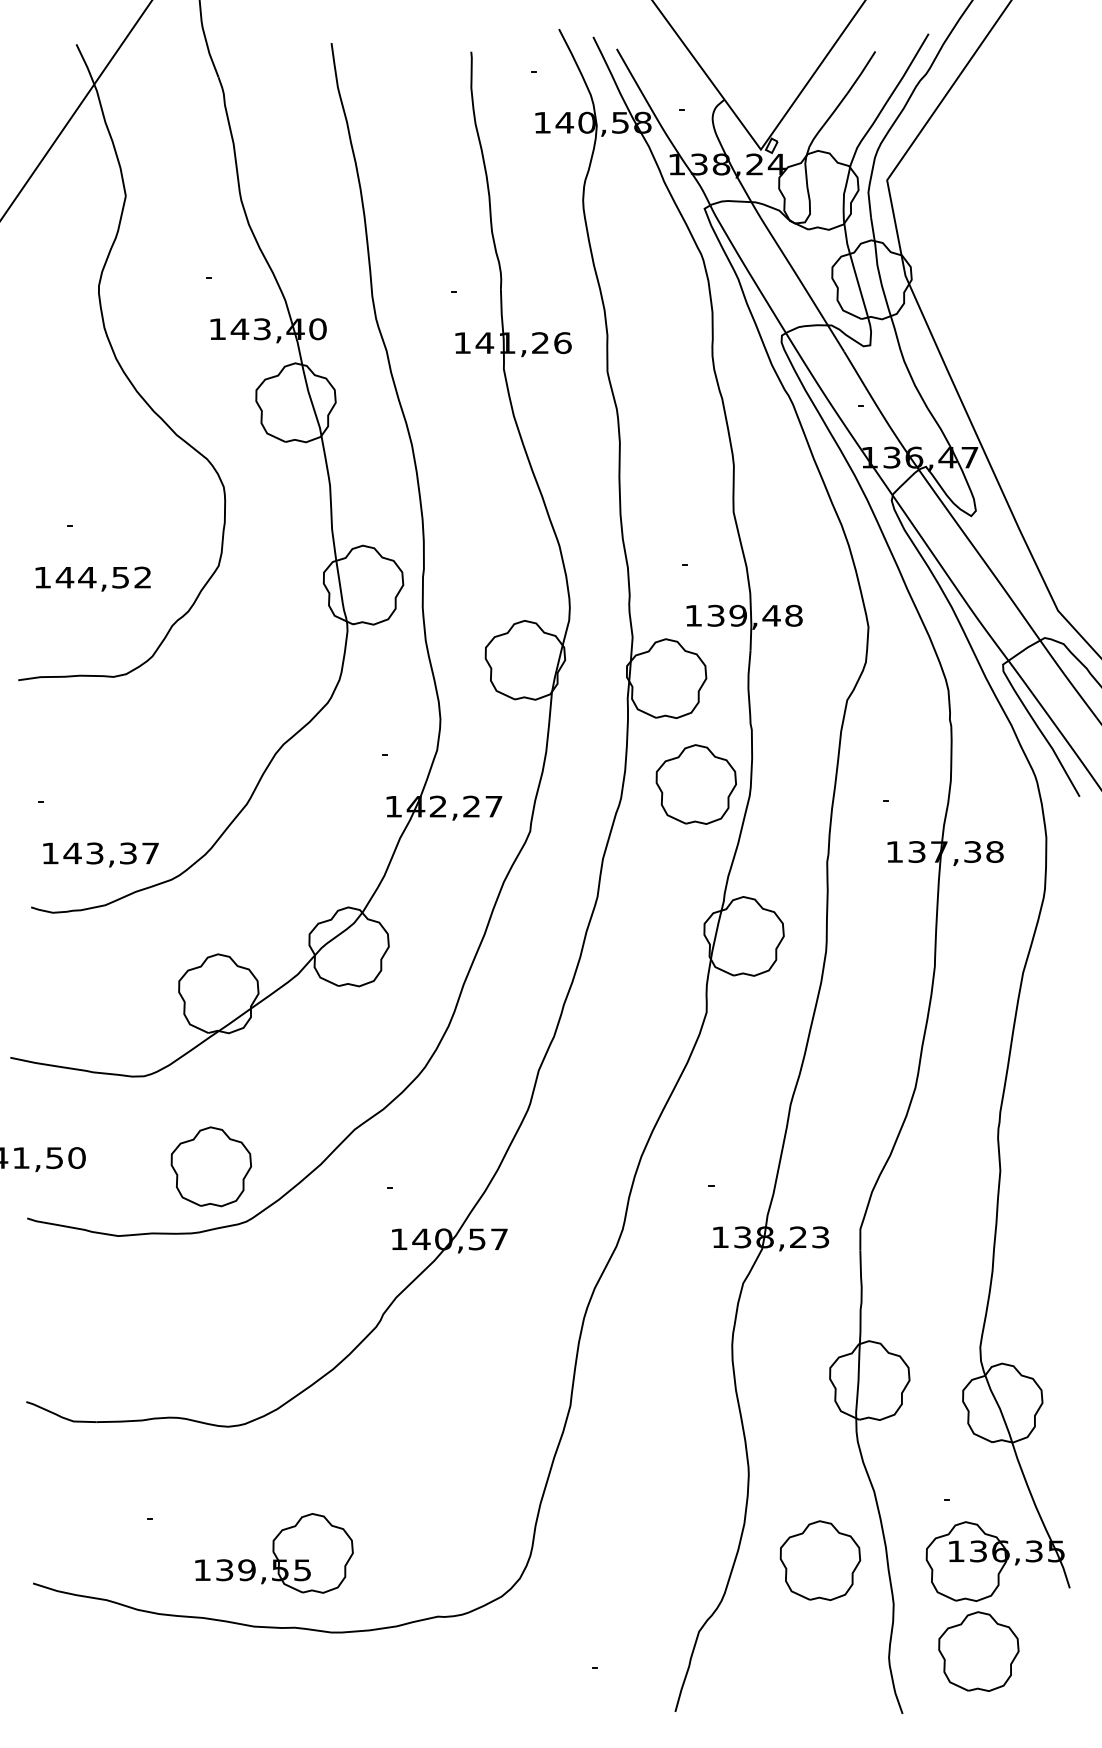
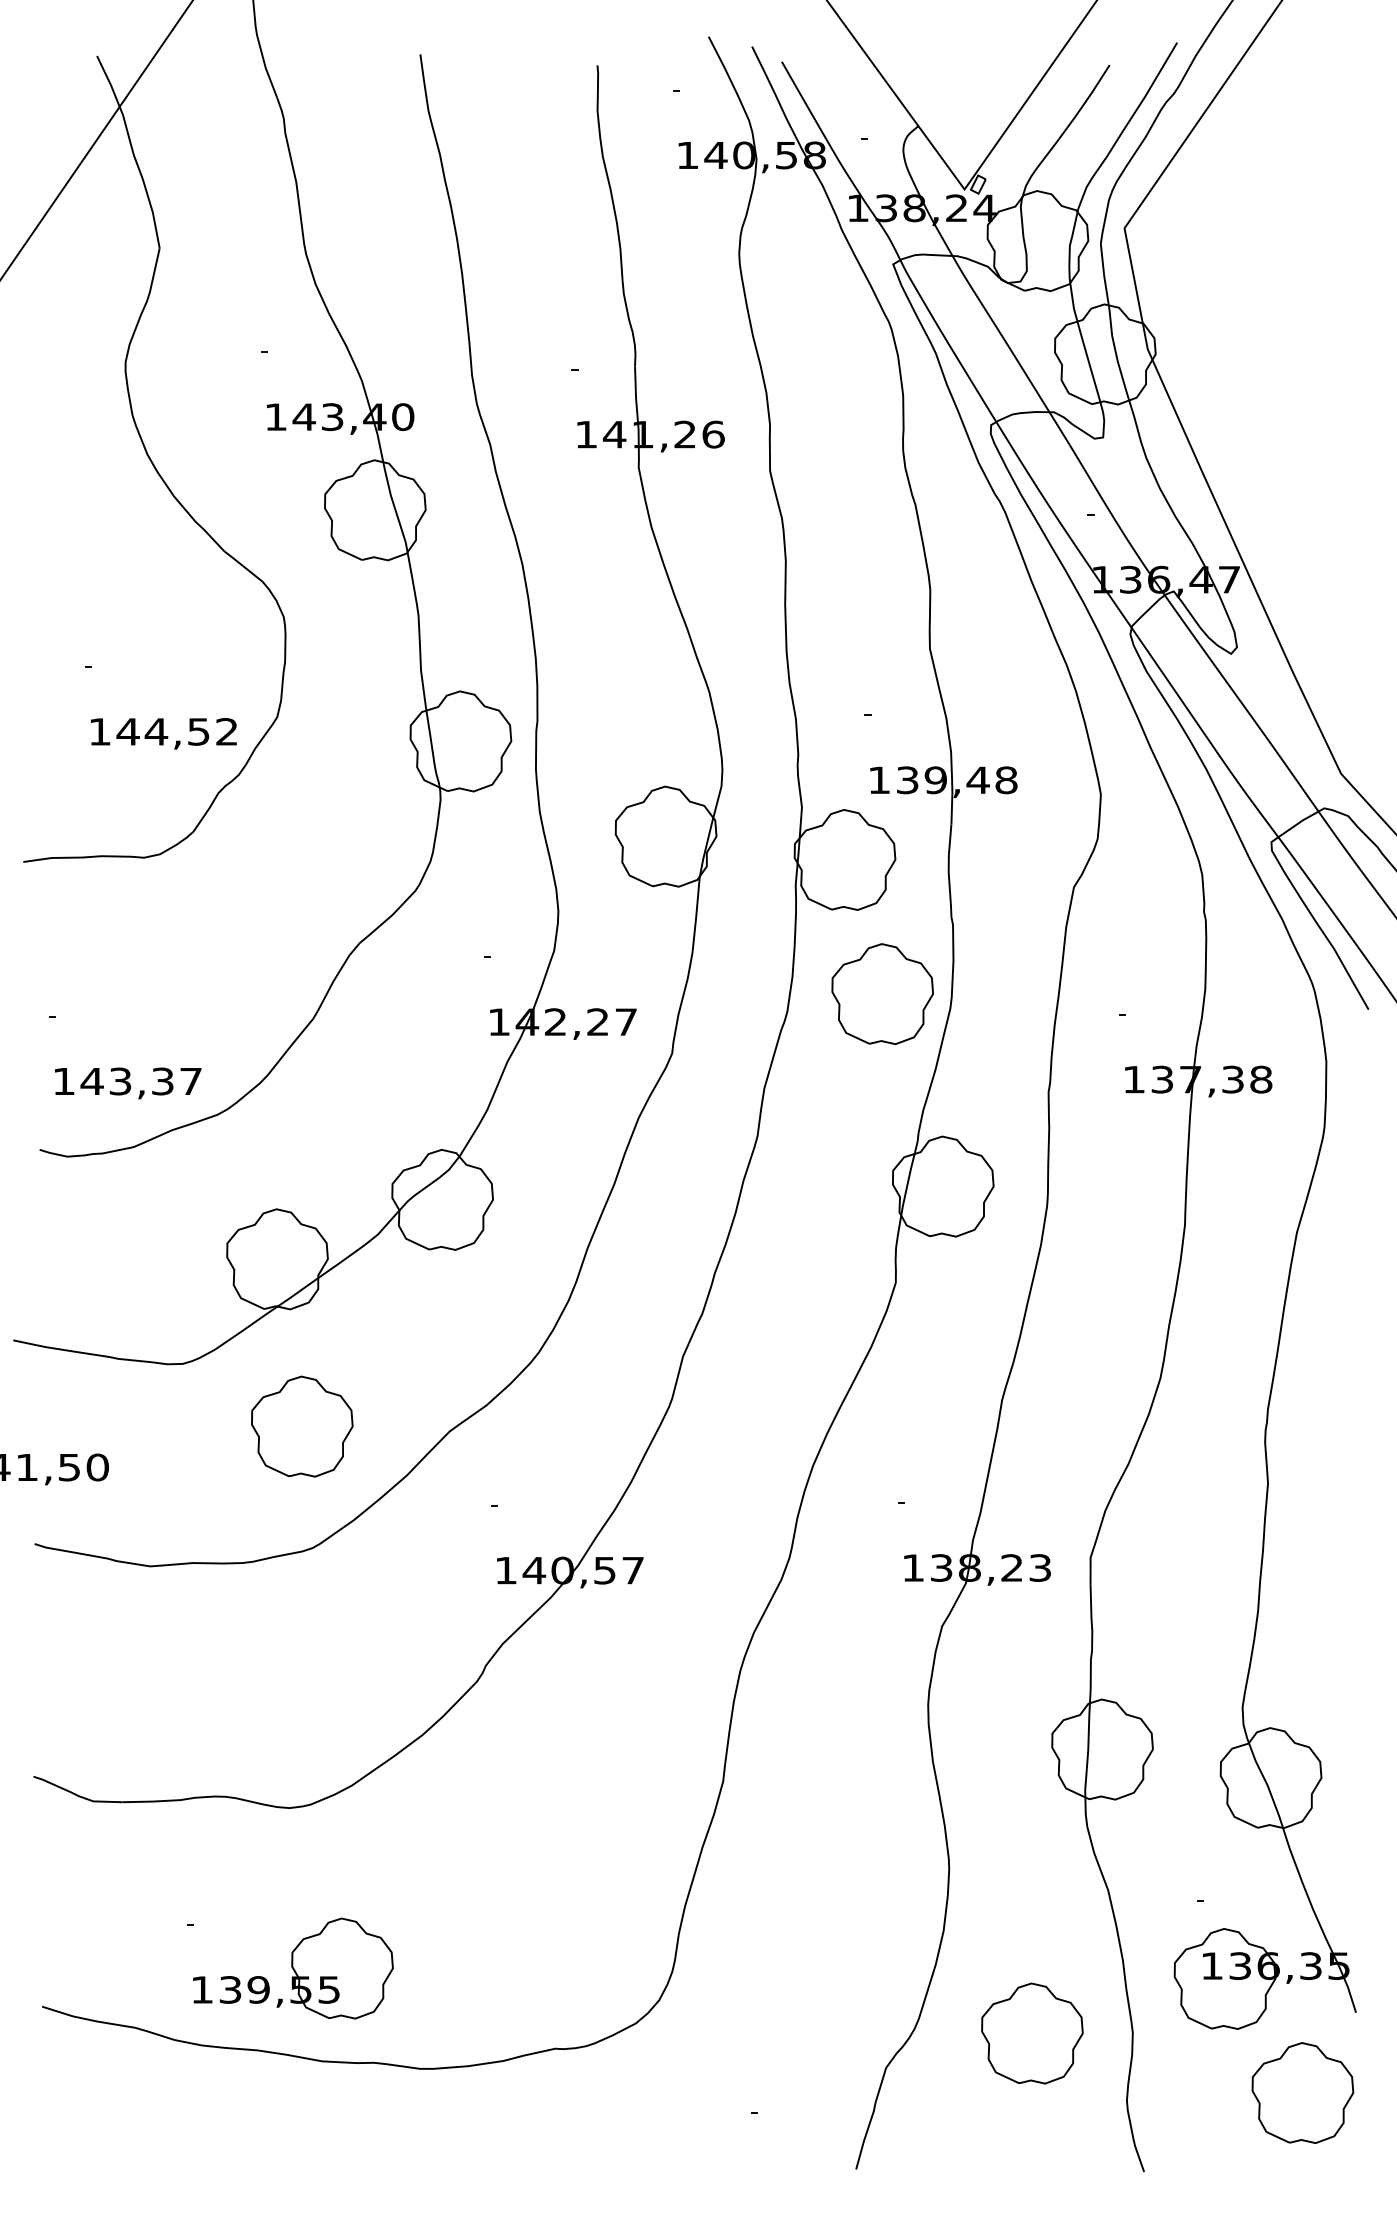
text: (92, 578) -> (163, 732), moved
part: (210, 1166) -> (301, 1426), moved
part: (274, 1553) -> (293, 1968), moved
part: (820, 1560) -> (1032, 2033), moved
part: (978, 1651) -> (1302, 2092), moved

